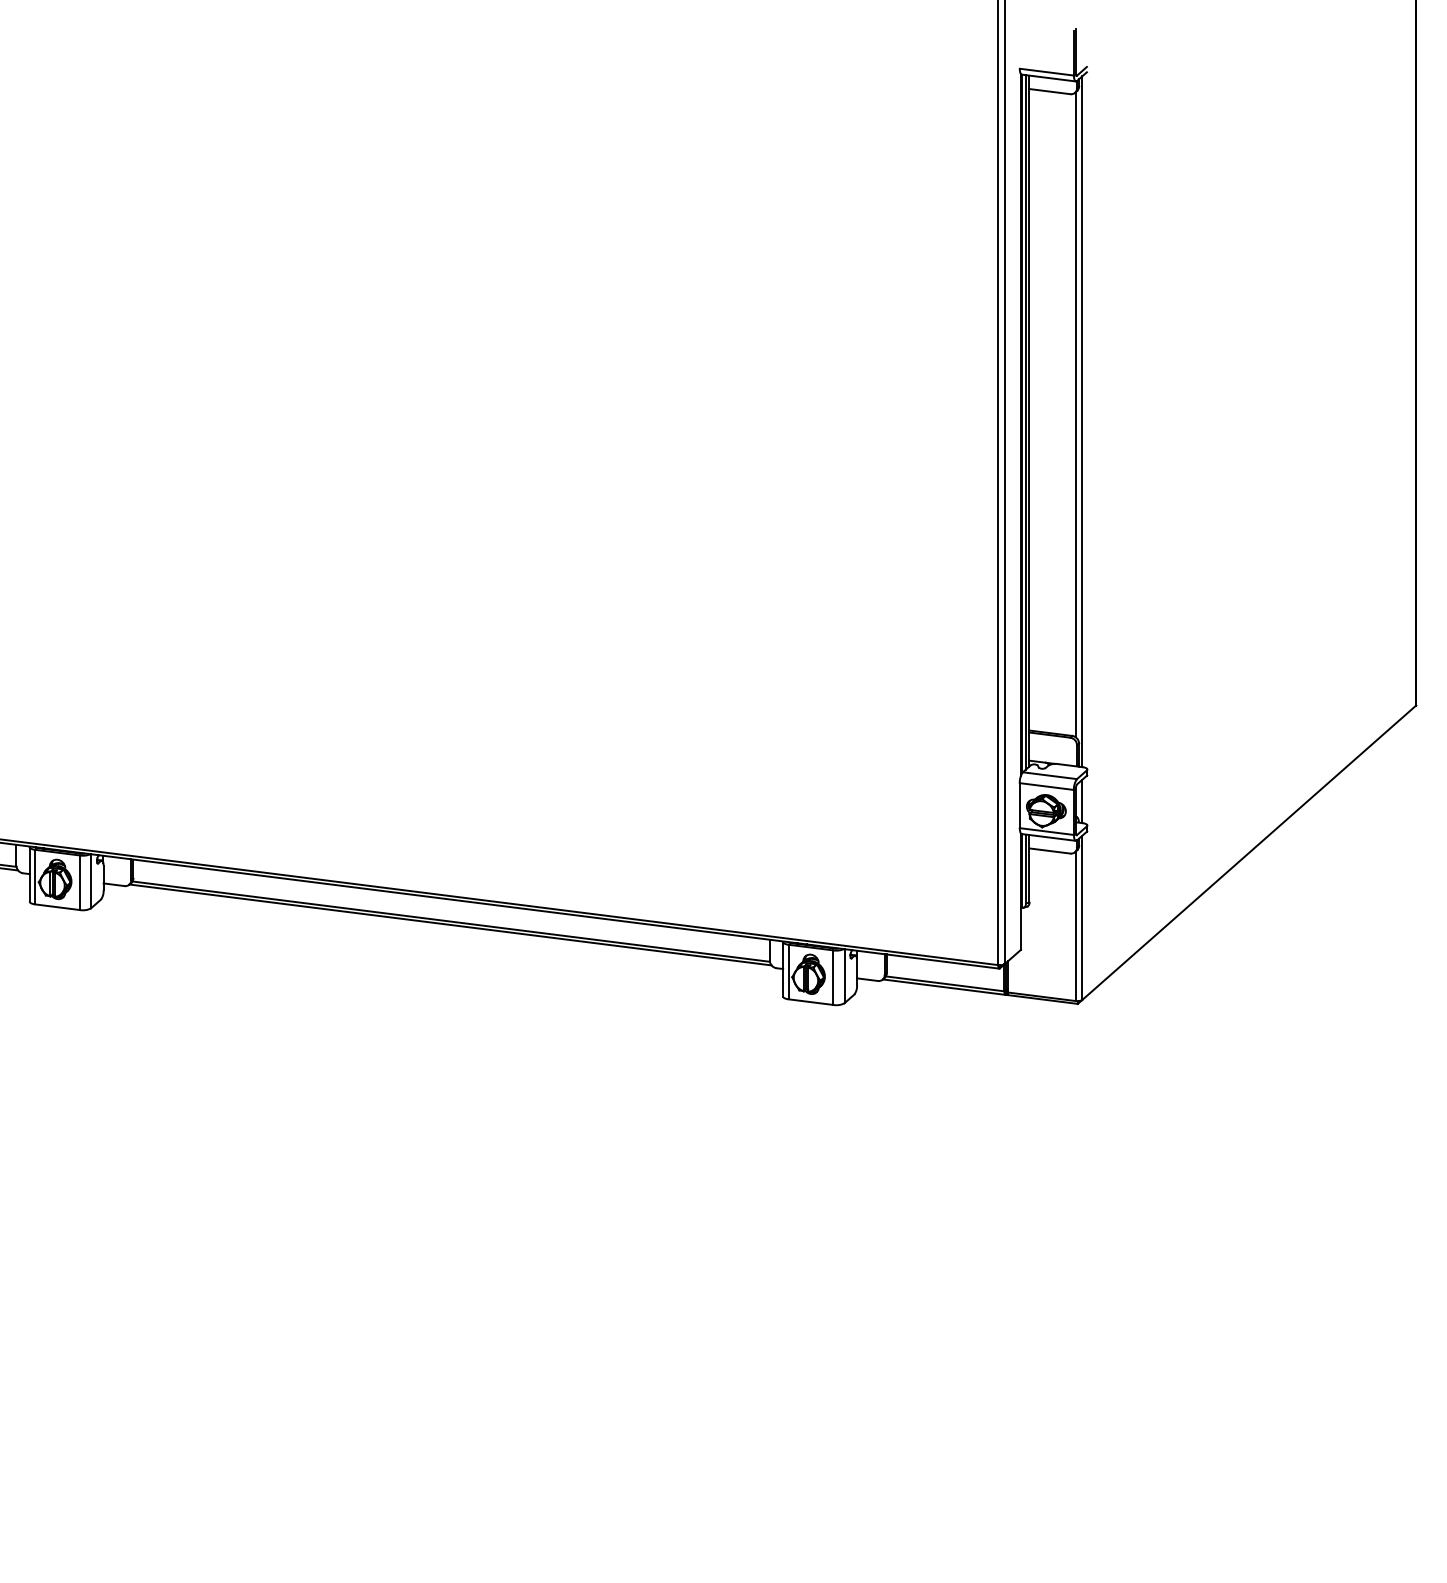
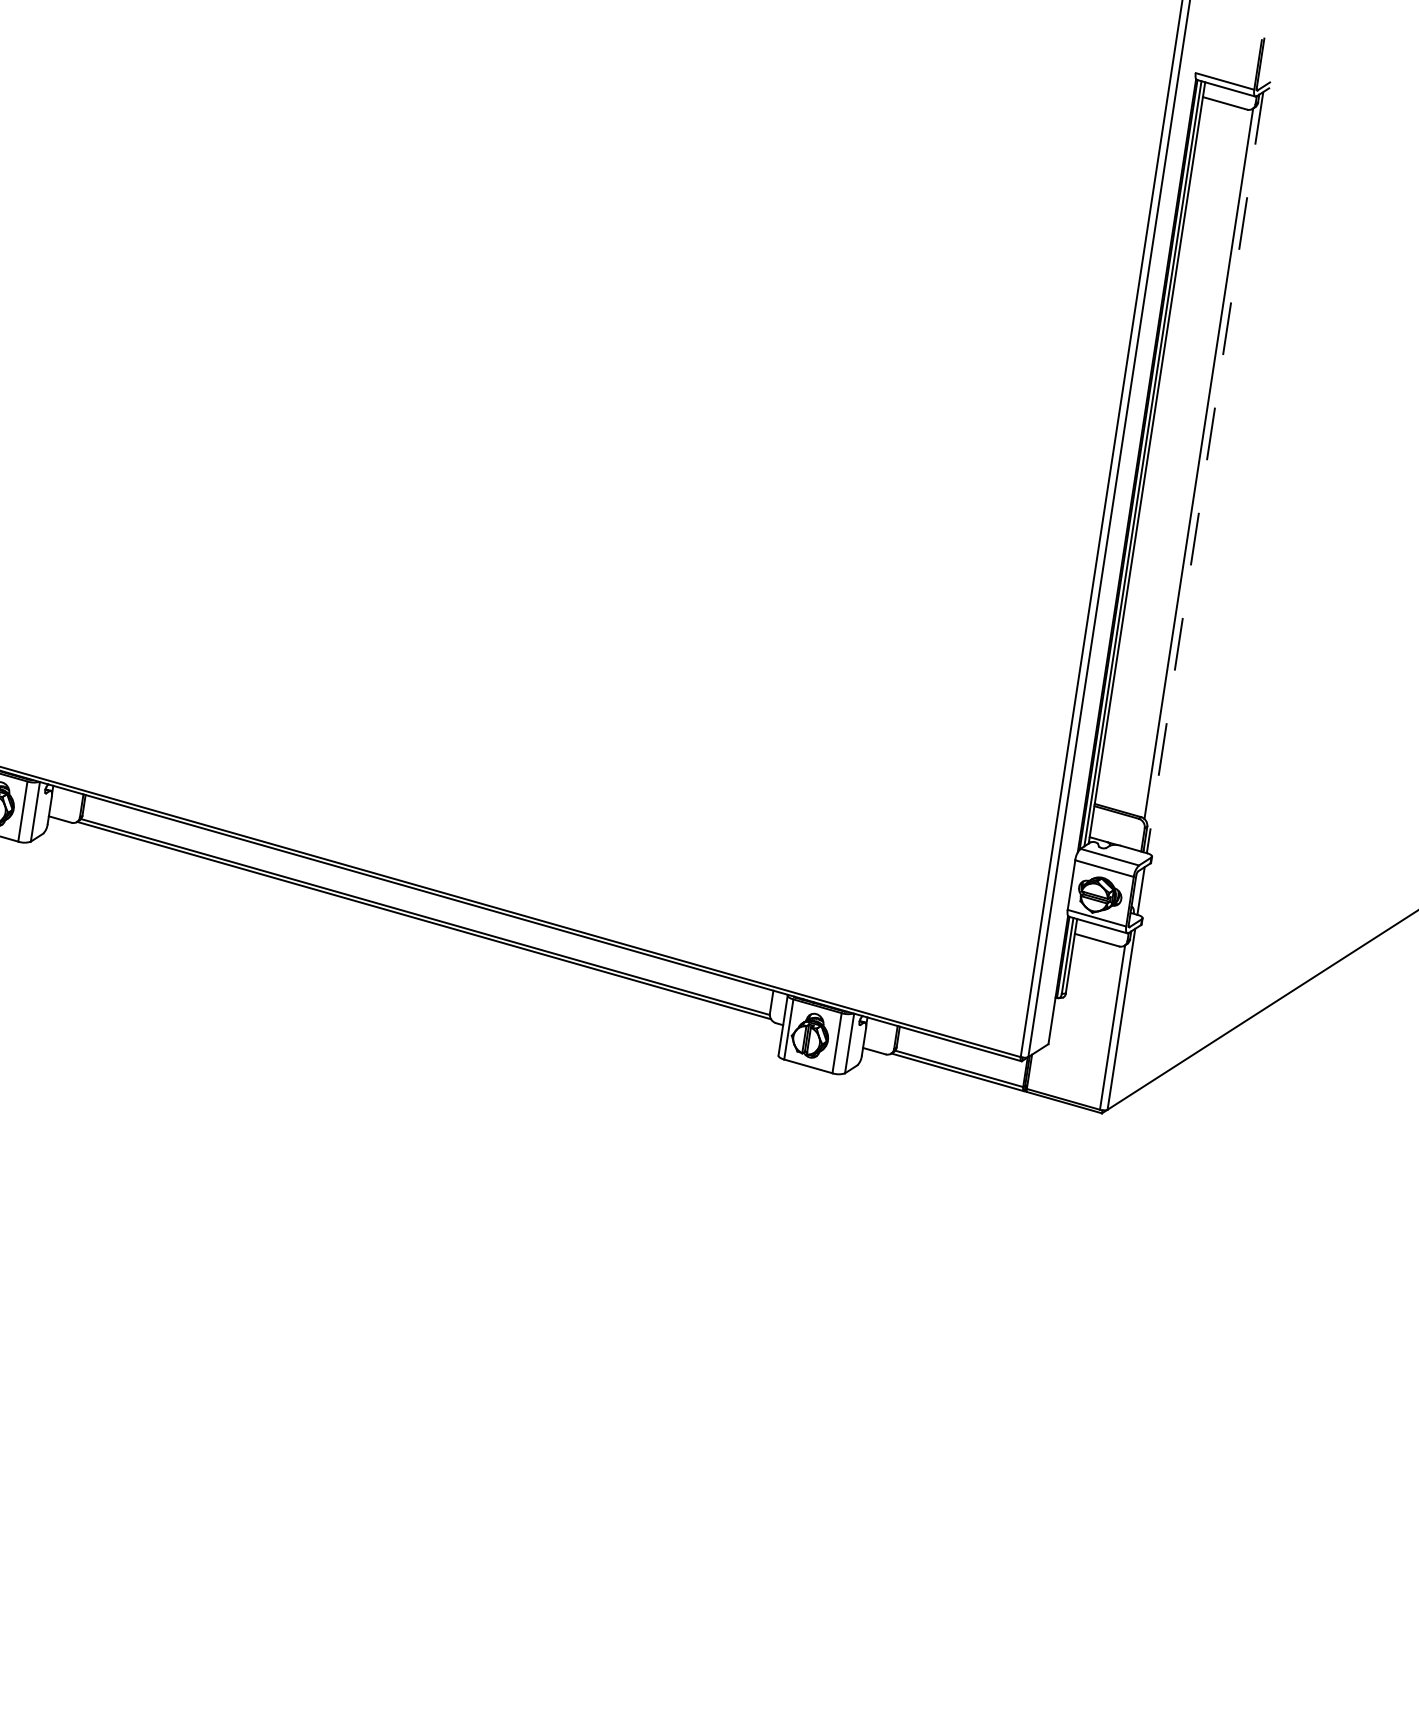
line: (1082, 422) -> (1205, 473), solid -> dashed

